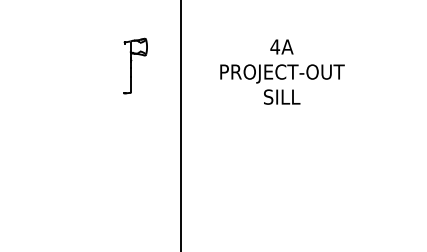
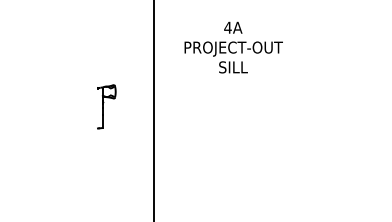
part: (135, 65) -> (106, 106), moved
text: (282, 71) -> (233, 47), moved

